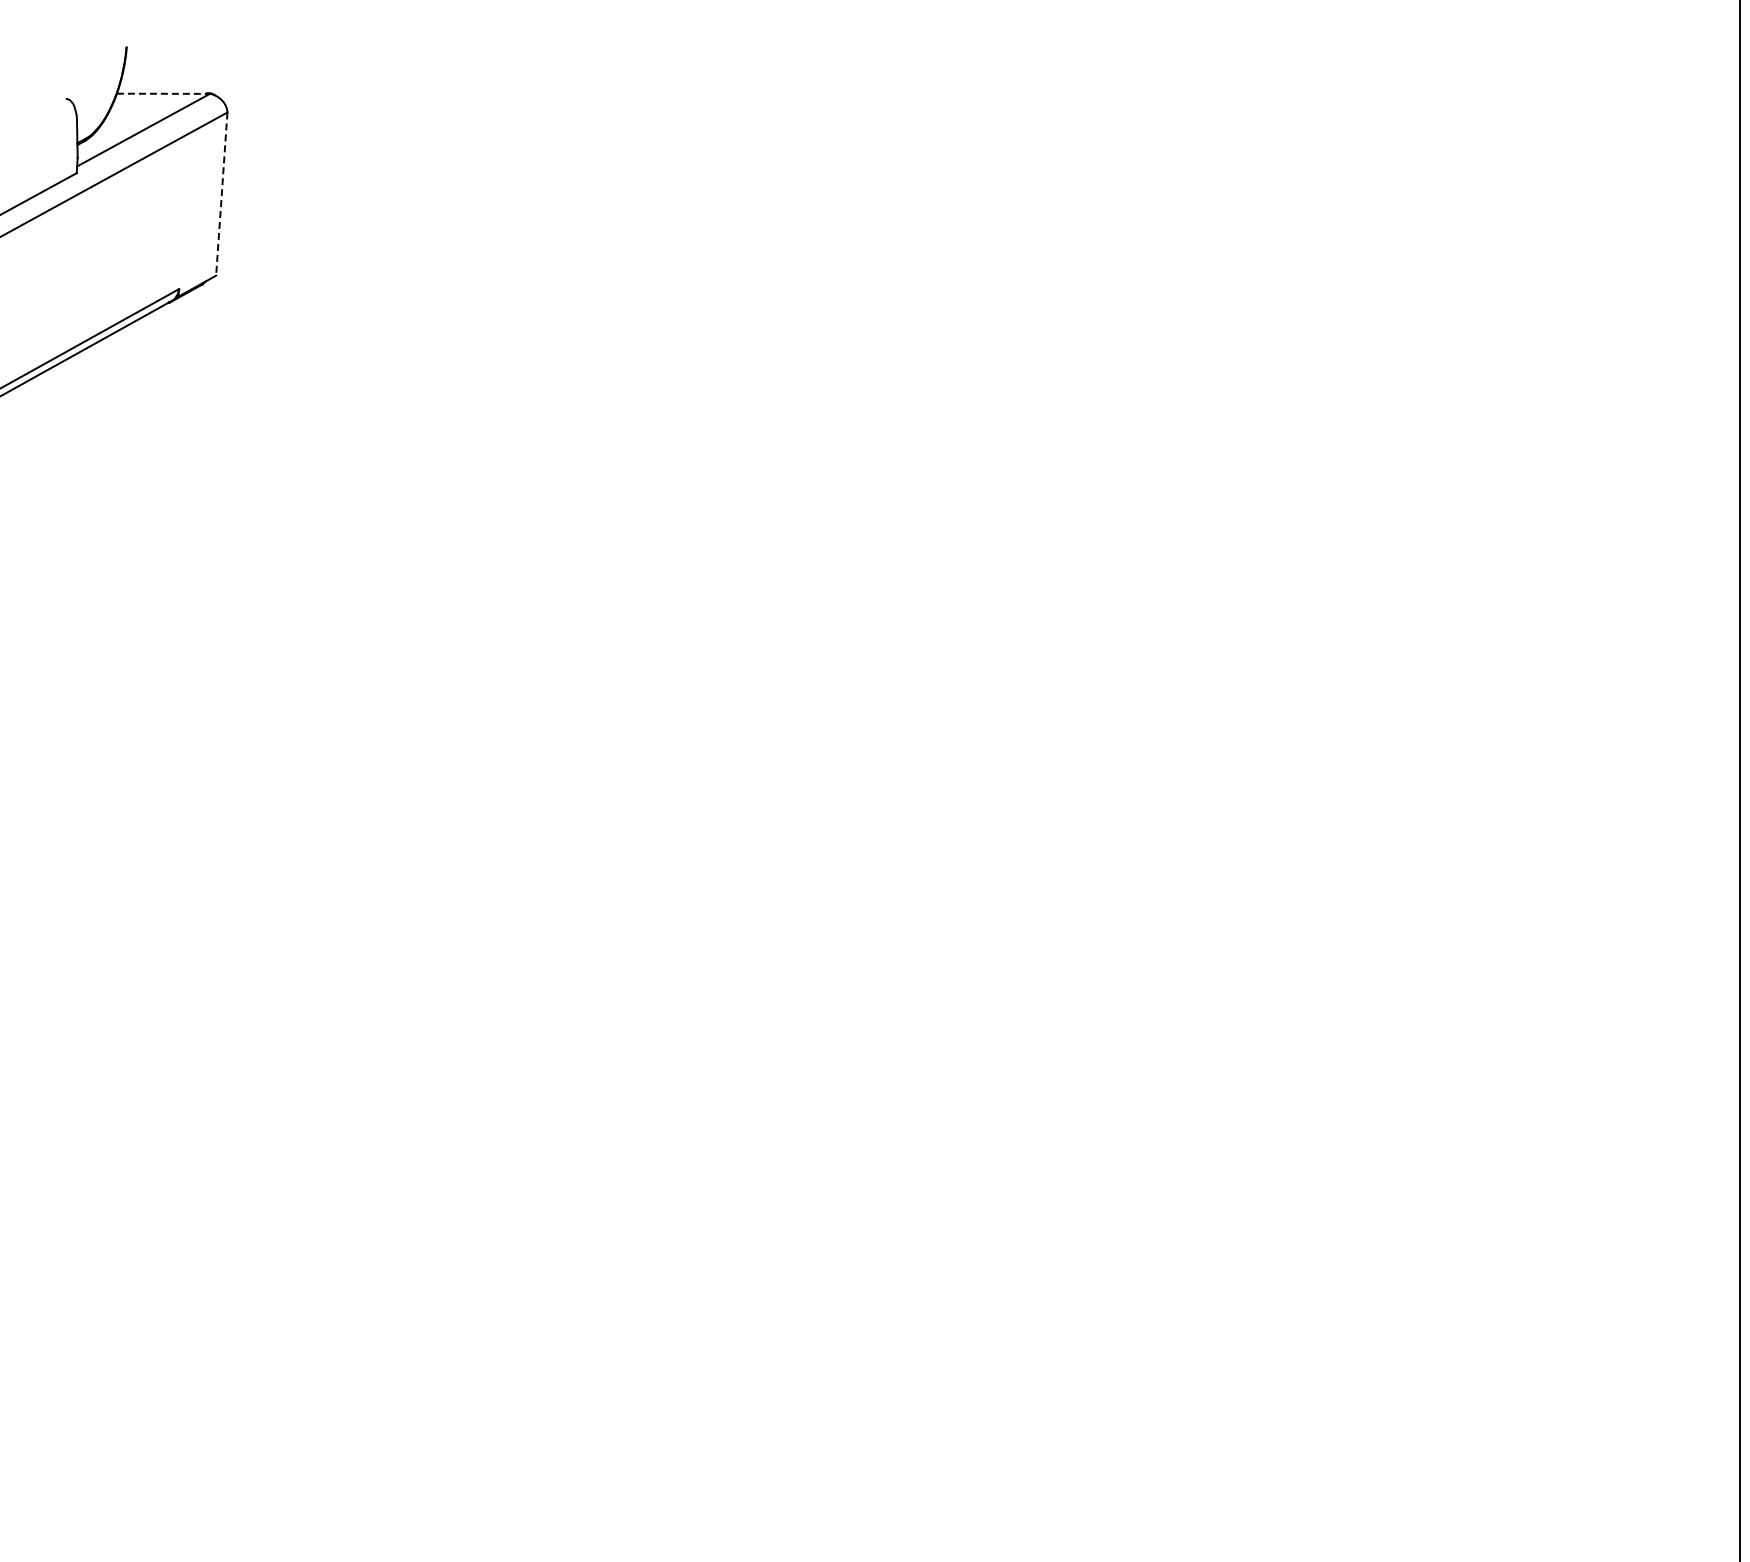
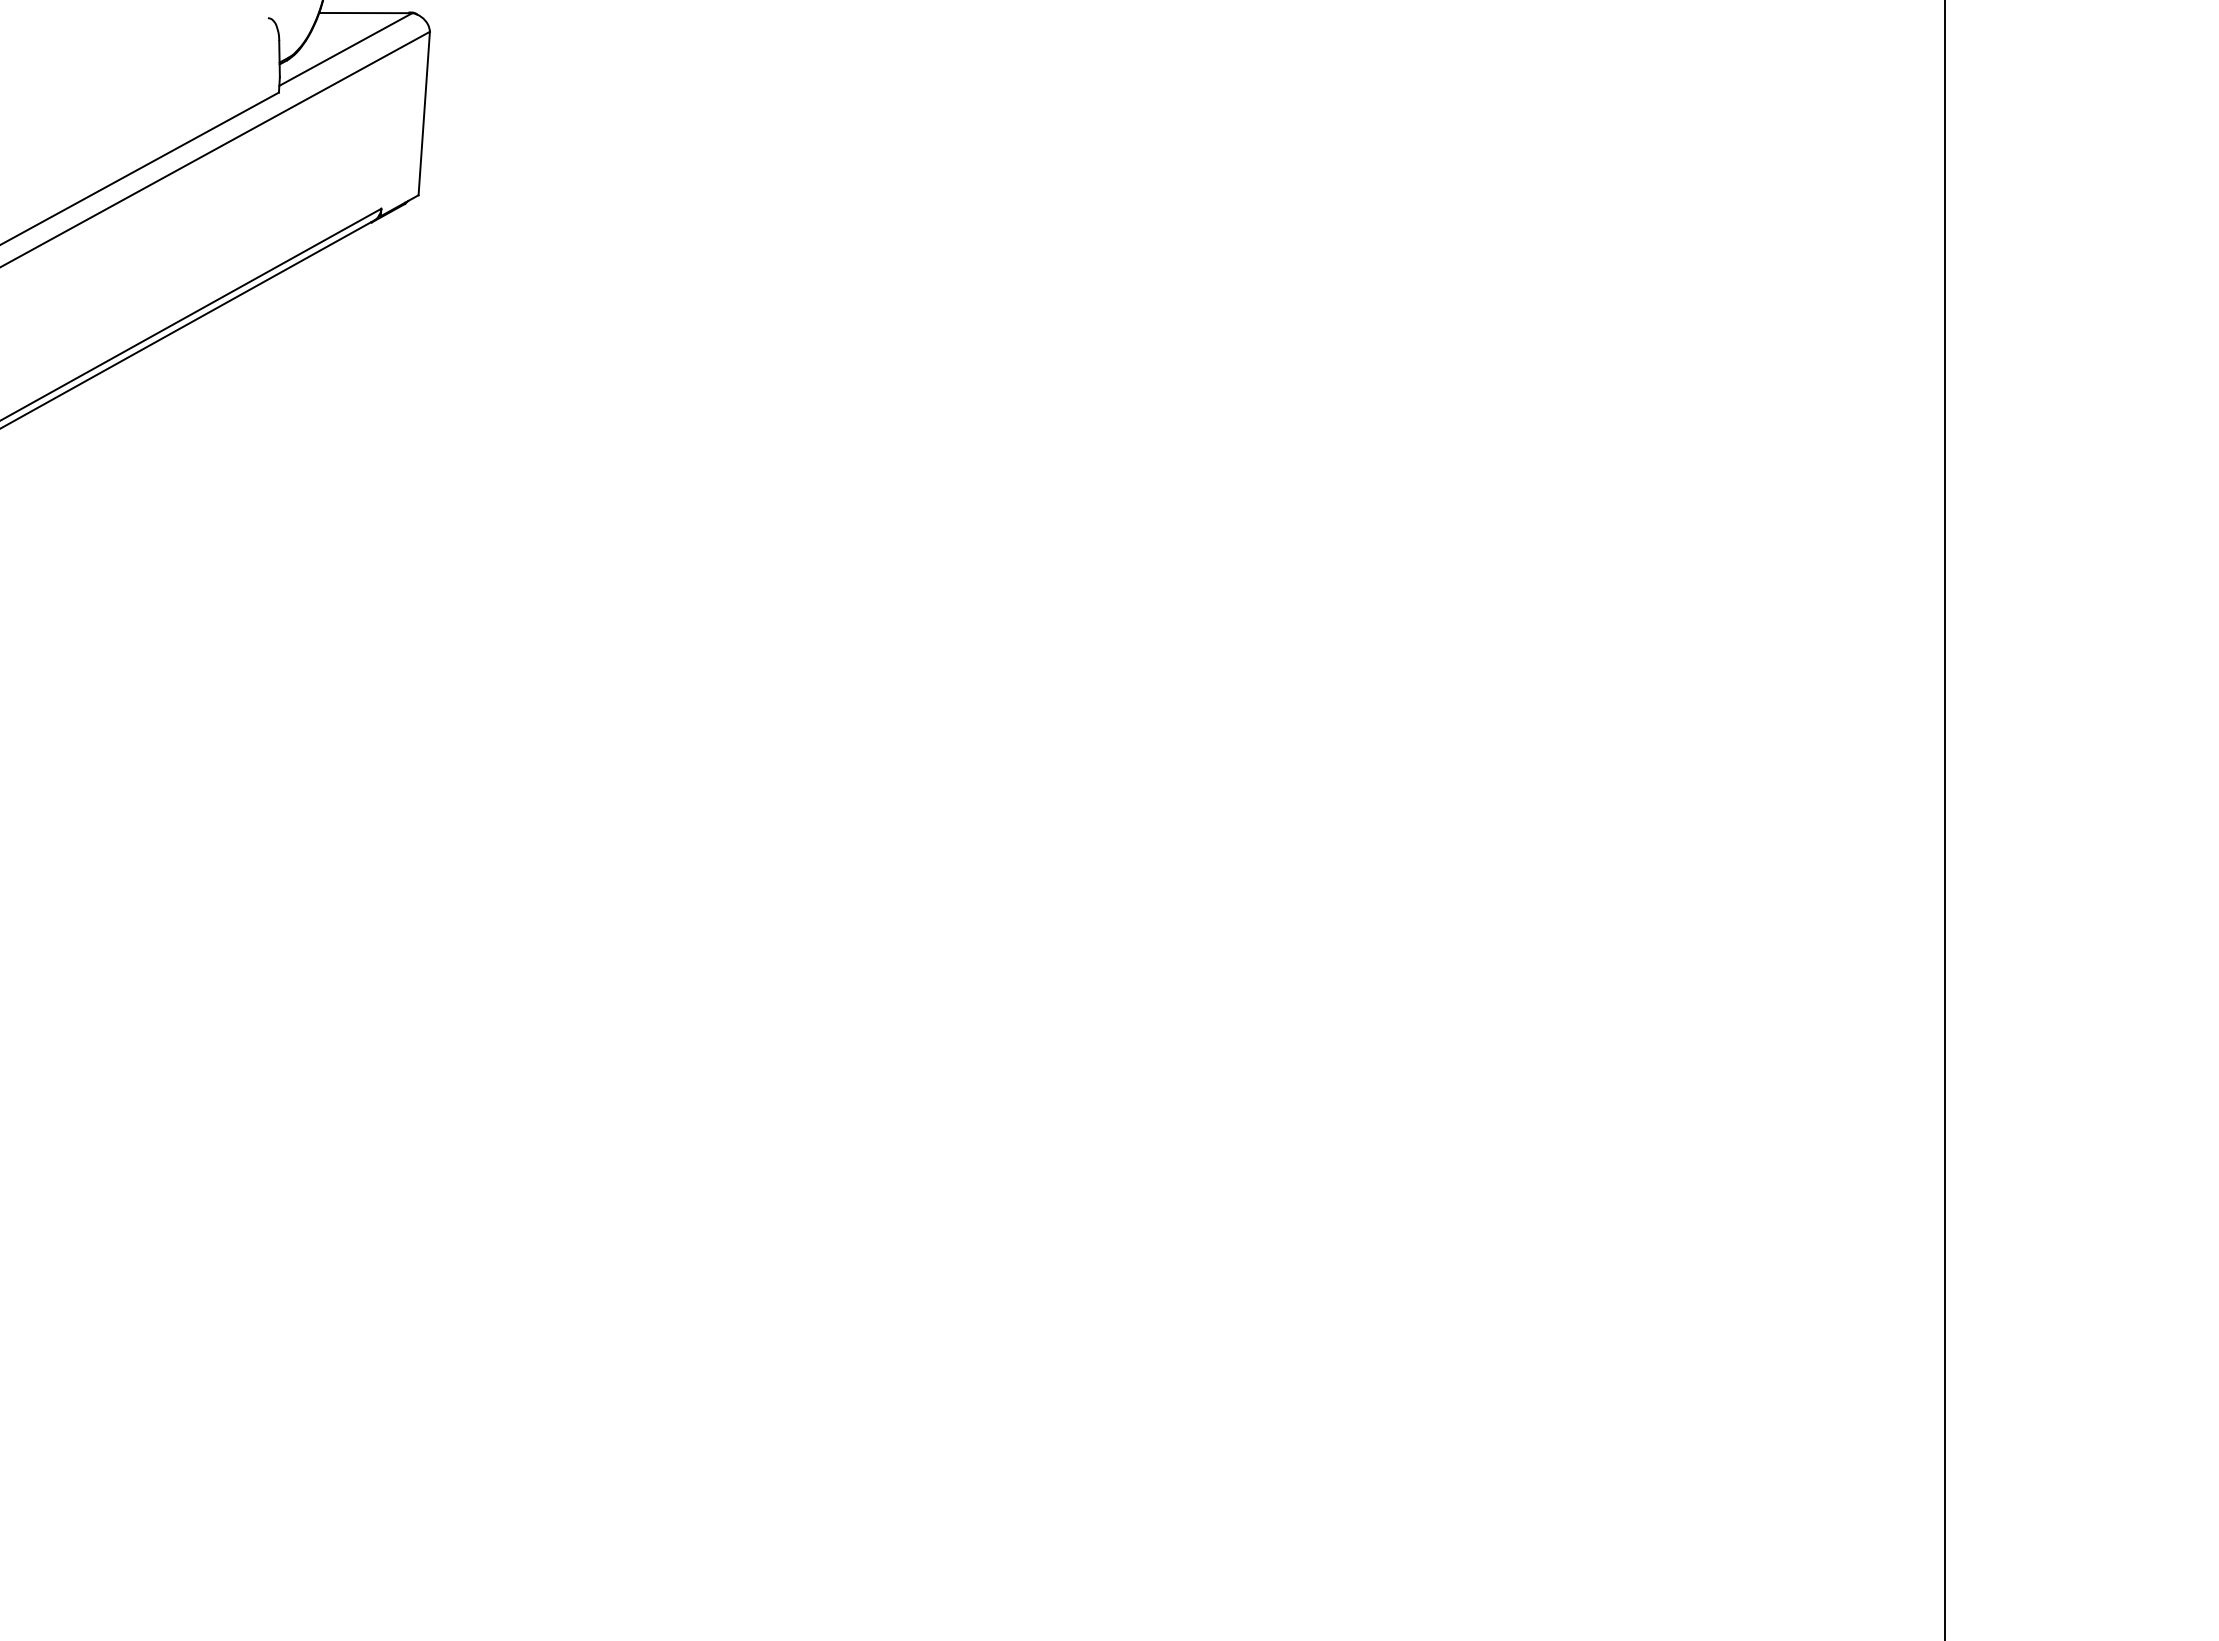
line: (163, 94) -> (365, 13), dashed -> solid
line: (222, 194) -> (424, 113), dashed -> solid

